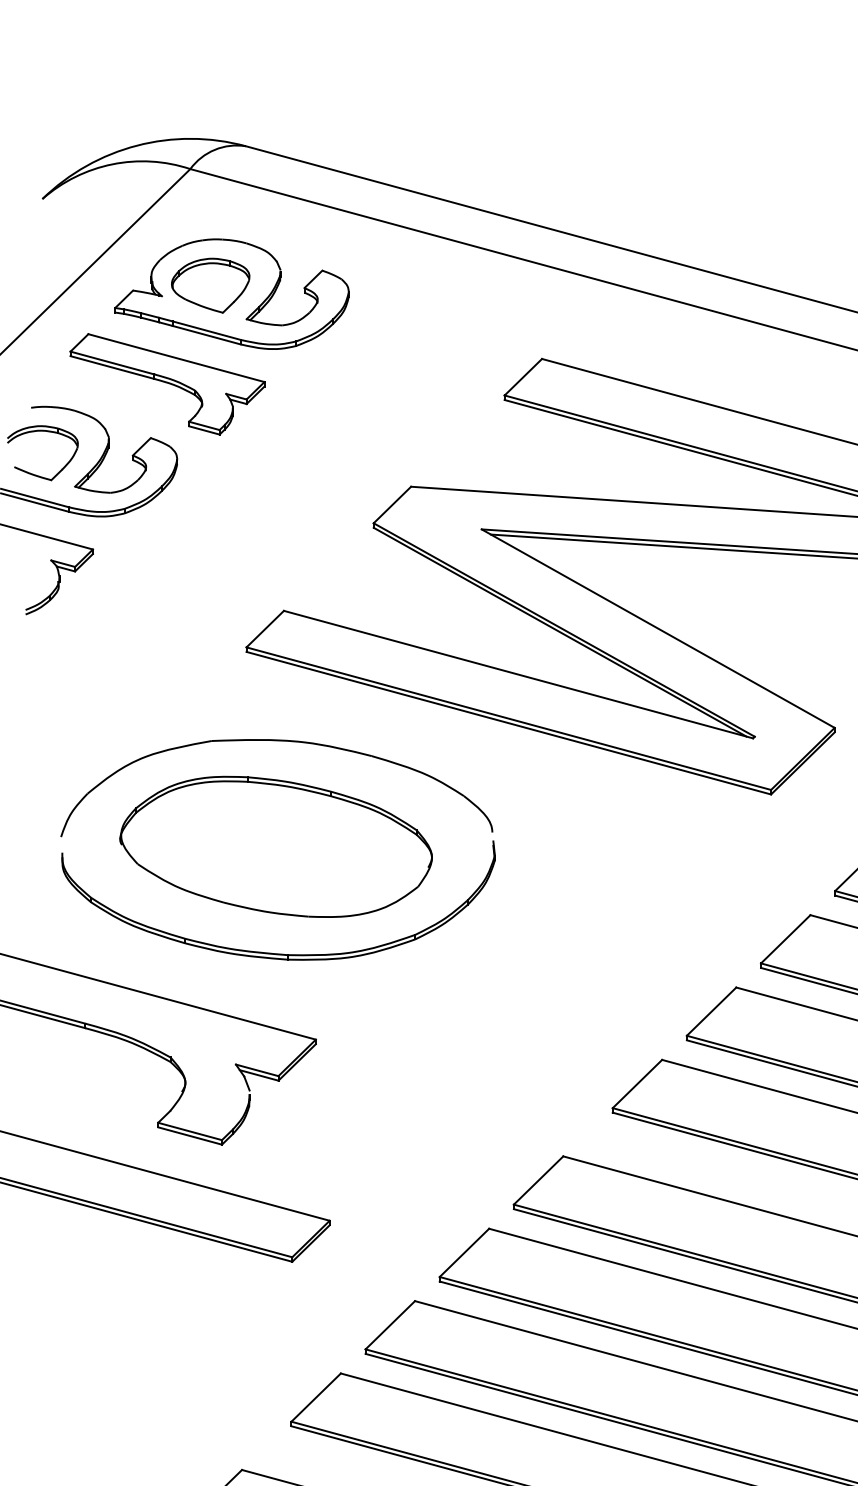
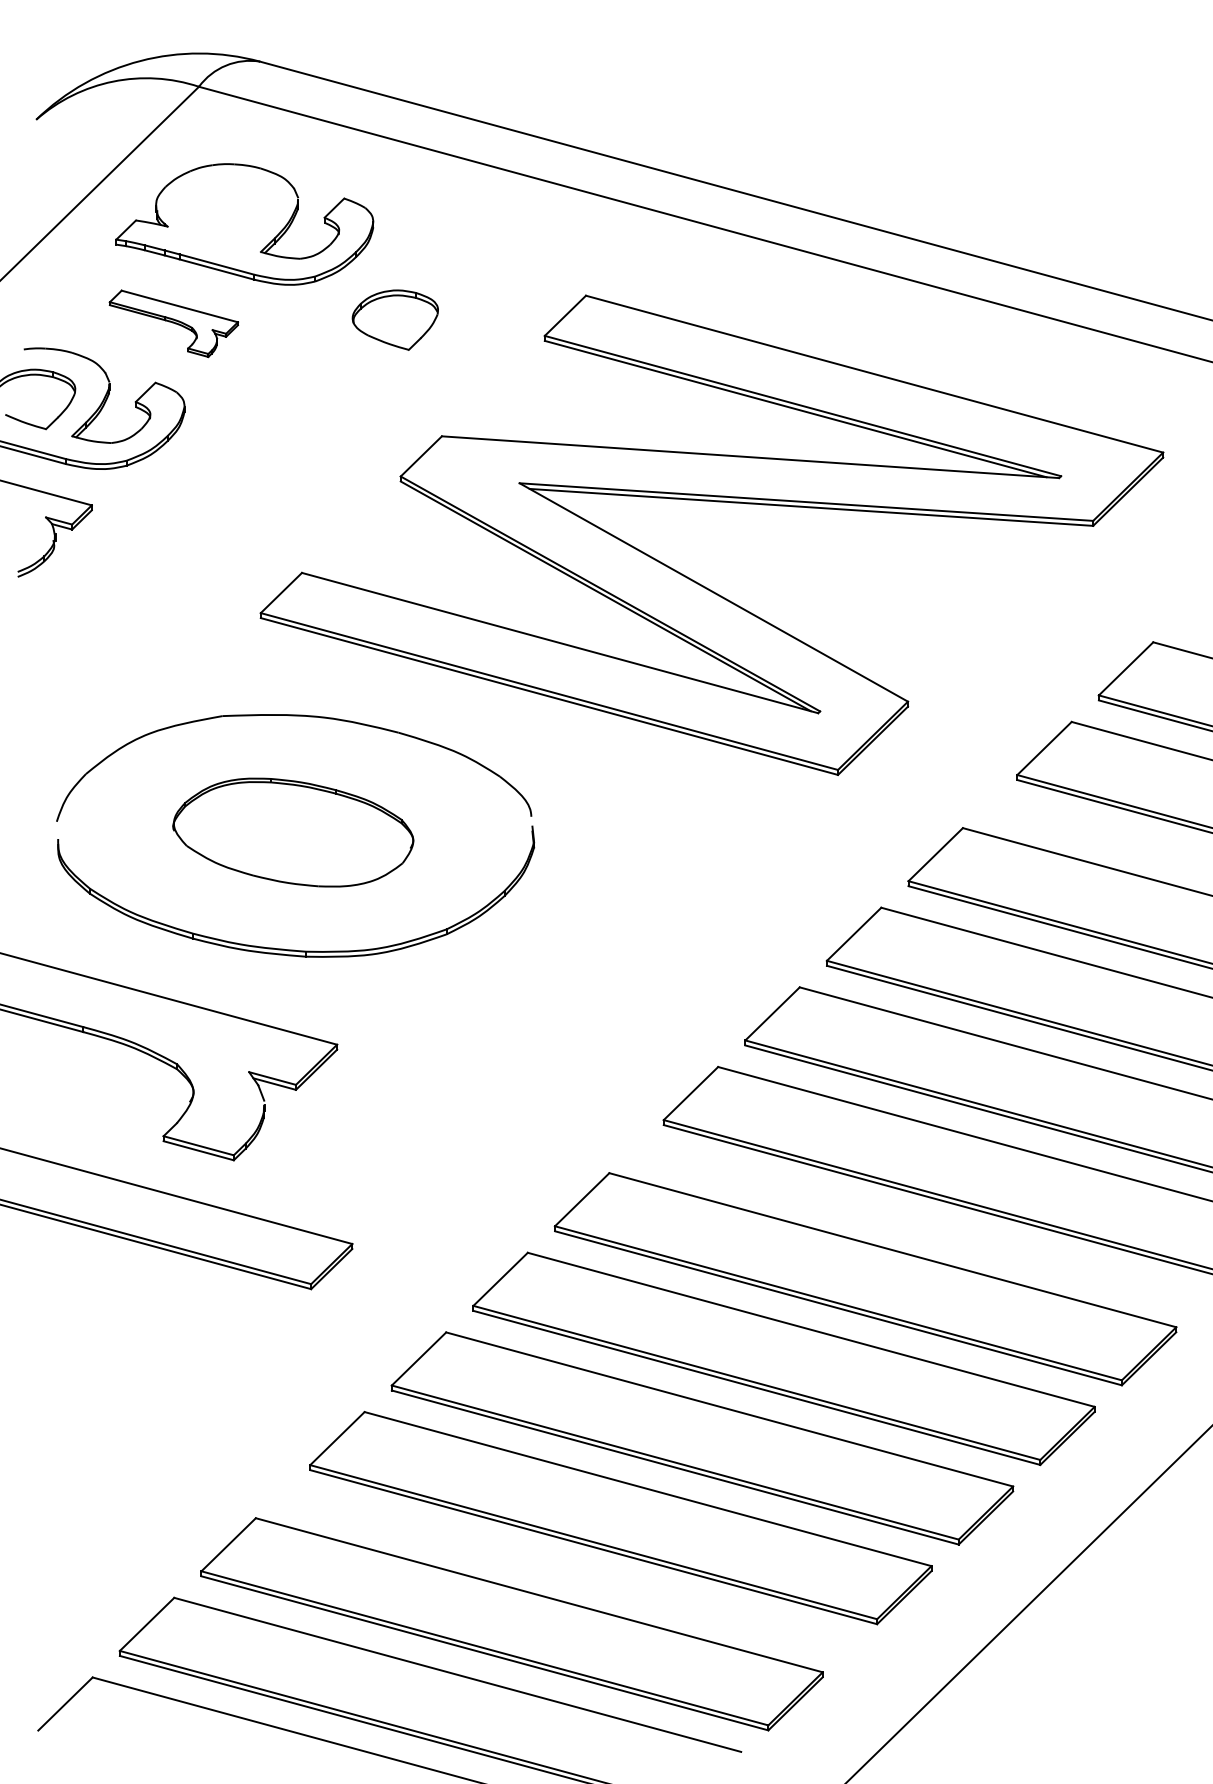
part: (209, 285) -> (394, 319), moved
part: (167, 384) -> (173, 323), size x0.6
part: (275, 846) -> (292, 832), size x0.7

